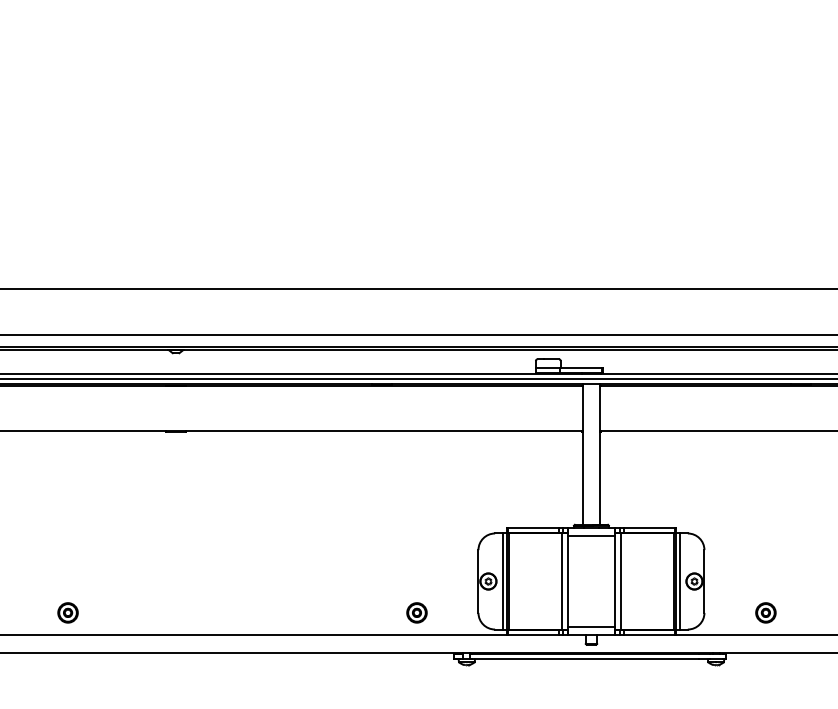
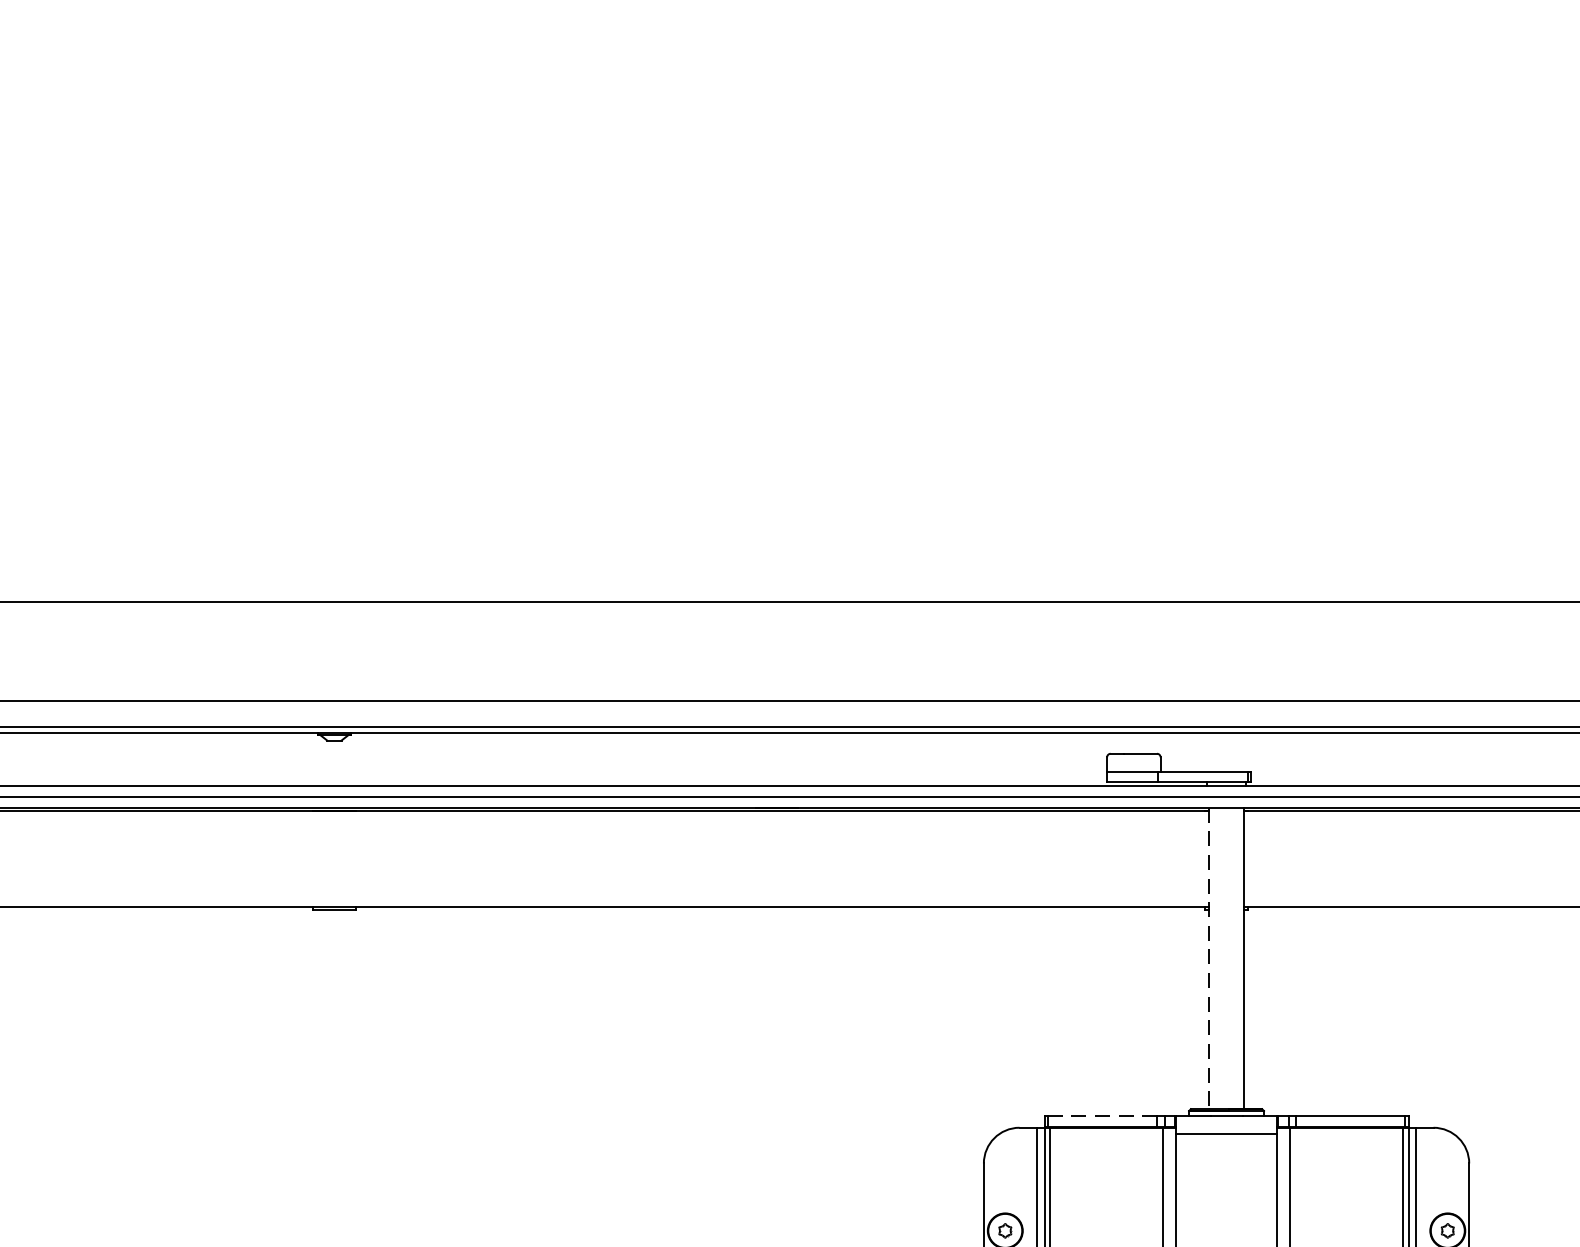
line: (583, 455) -> (1209, 960), solid -> dashed
line: (534, 528) -> (1104, 1117), solid -> dashed

